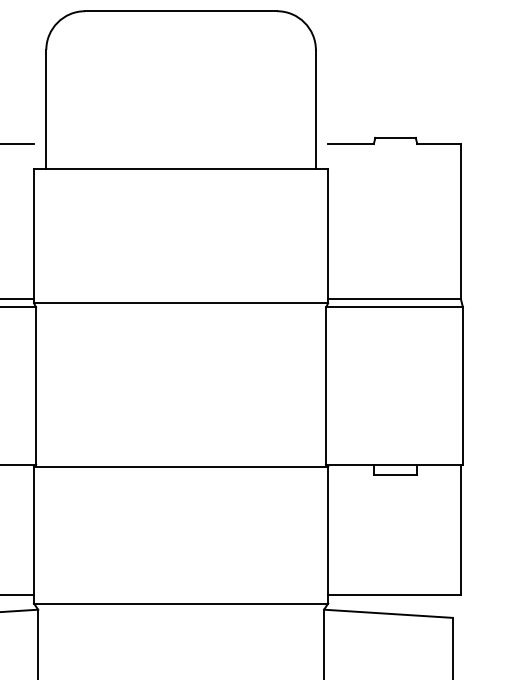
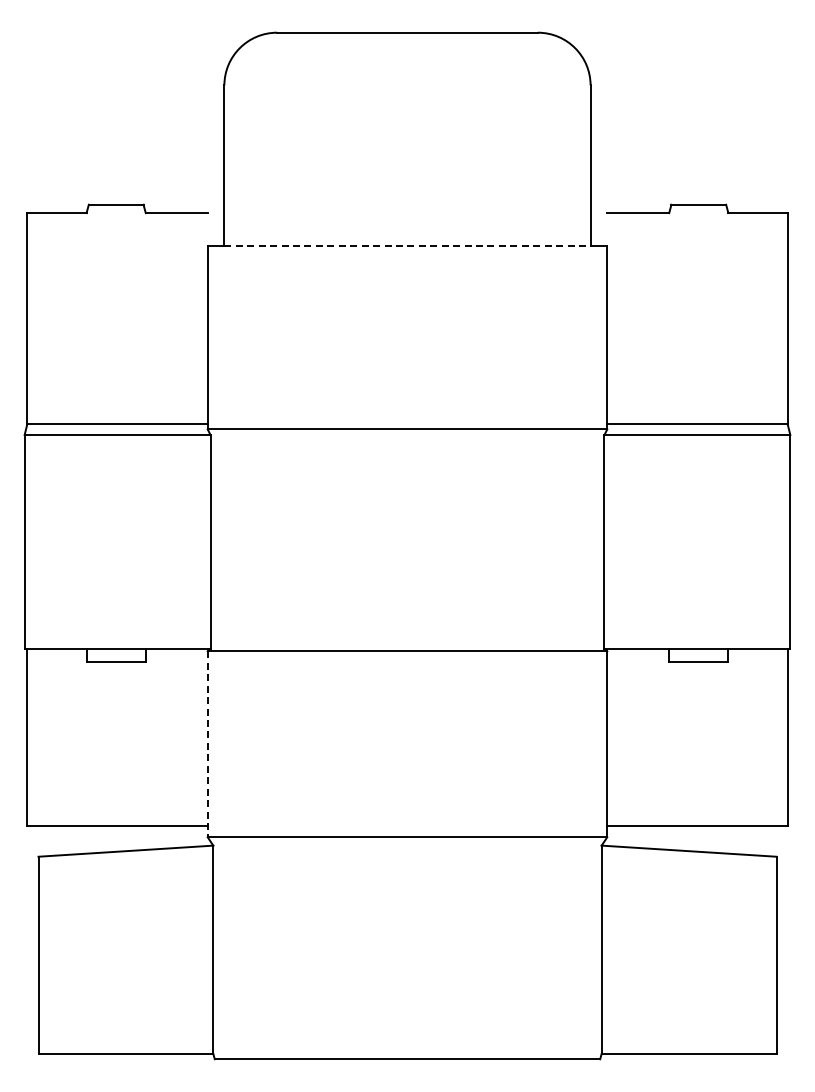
line: (181, 168) -> (407, 246), solid -> dashed
line: (33, 535) -> (207, 744), solid -> dashed

